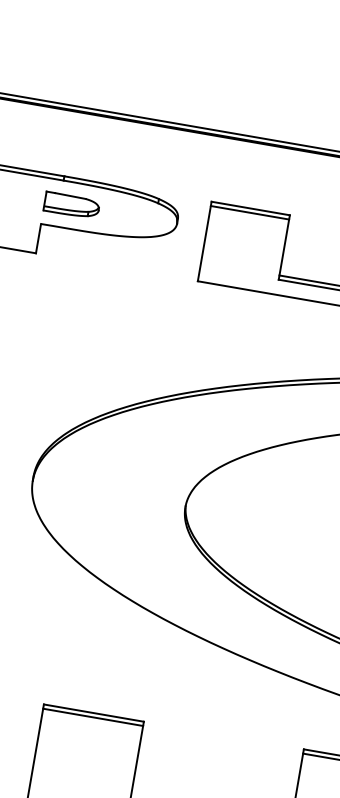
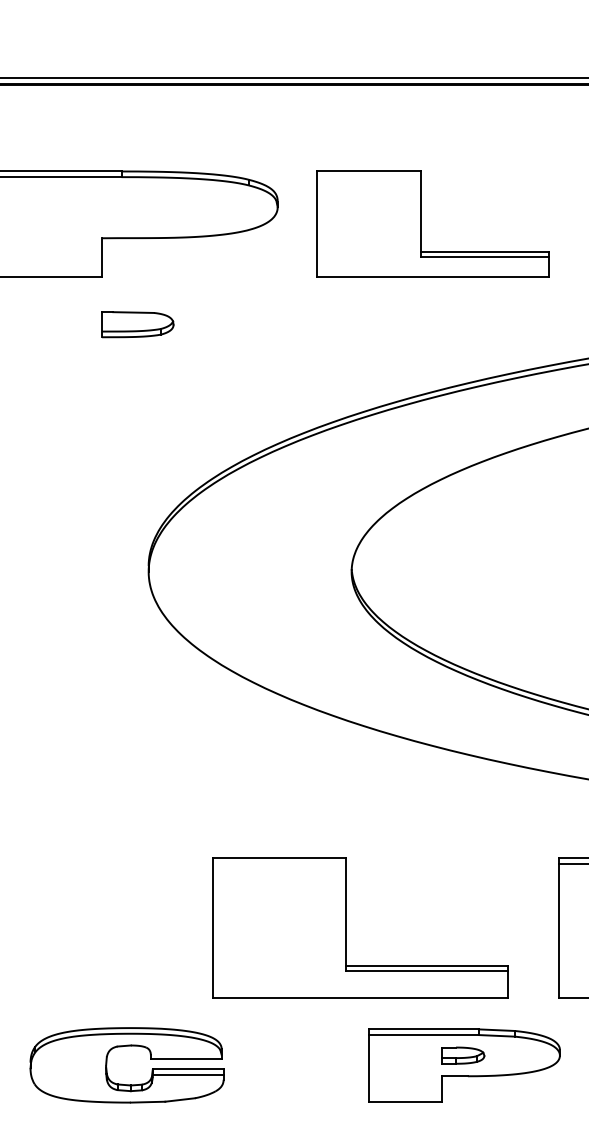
part: (71, 205) -> (137, 324), moved
line: (250, 213) -> (369, 177), removed
line: (92, 717) -> (278, 863), removed

